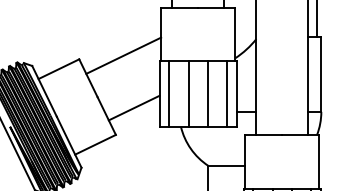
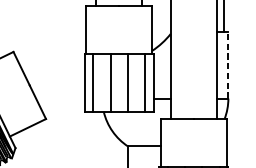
line: (123, 55) -> (52, 48), removed
line: (321, 74) -> (228, 65), solid -> dashed
line: (133, 107) -> (61, 94), removed

